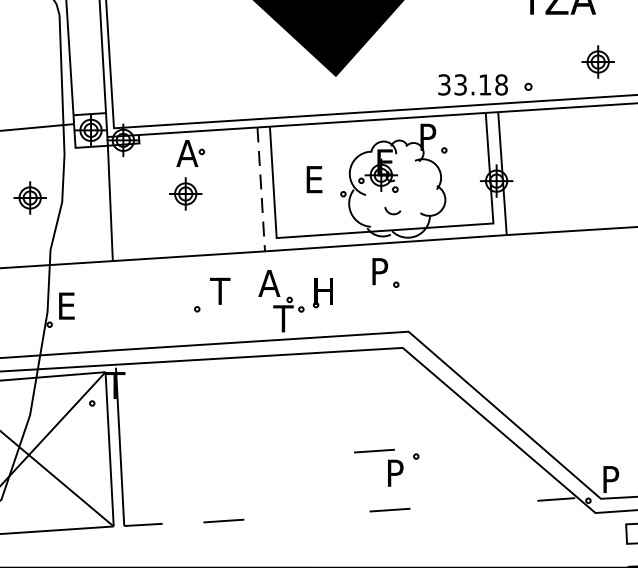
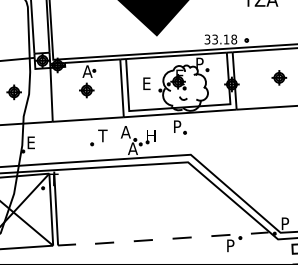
part: (598, 61) -> (279, 77), moved
line: (262, 189) -> (122, 88), dashed -> solid
text: (283, 318) -> (132, 148), T -> A
part: (386, 468) -> (226, 243), moved
line: (305, 515) -> (142, 240), added

